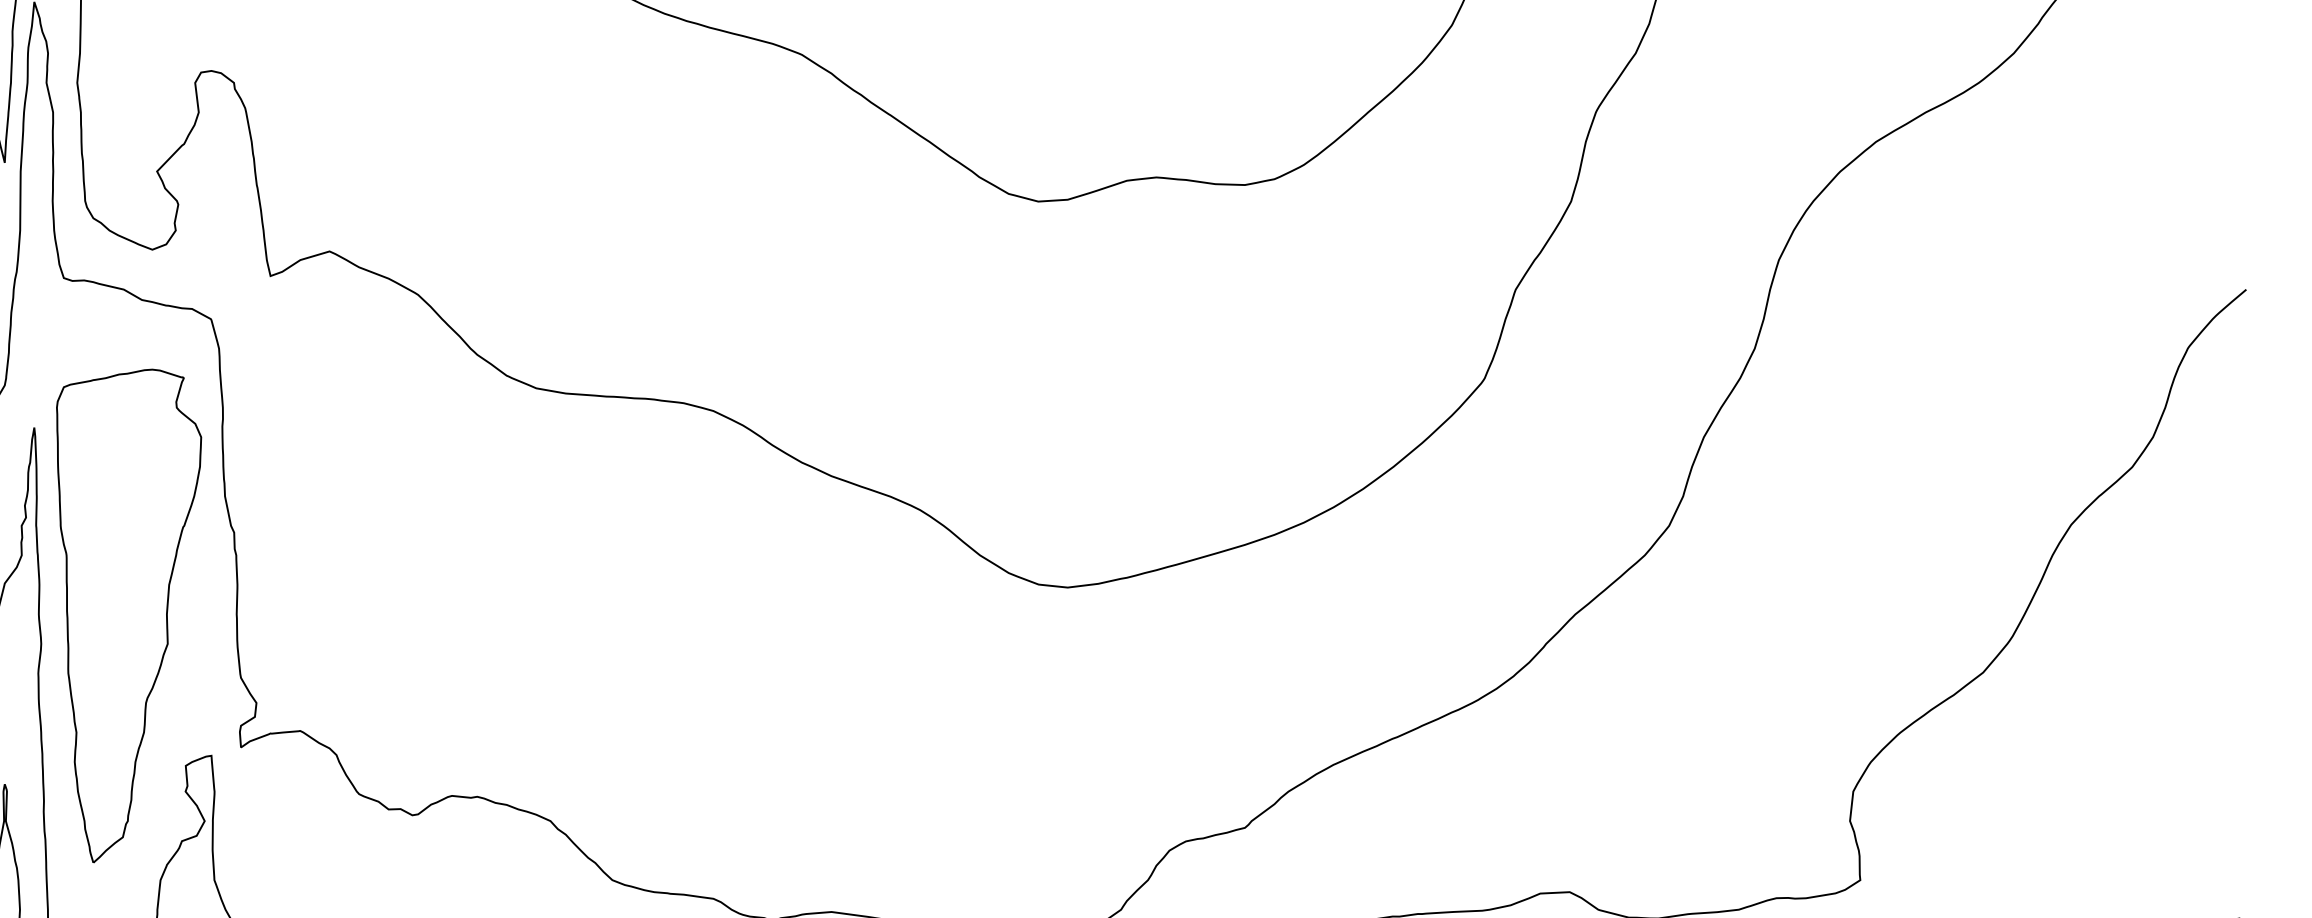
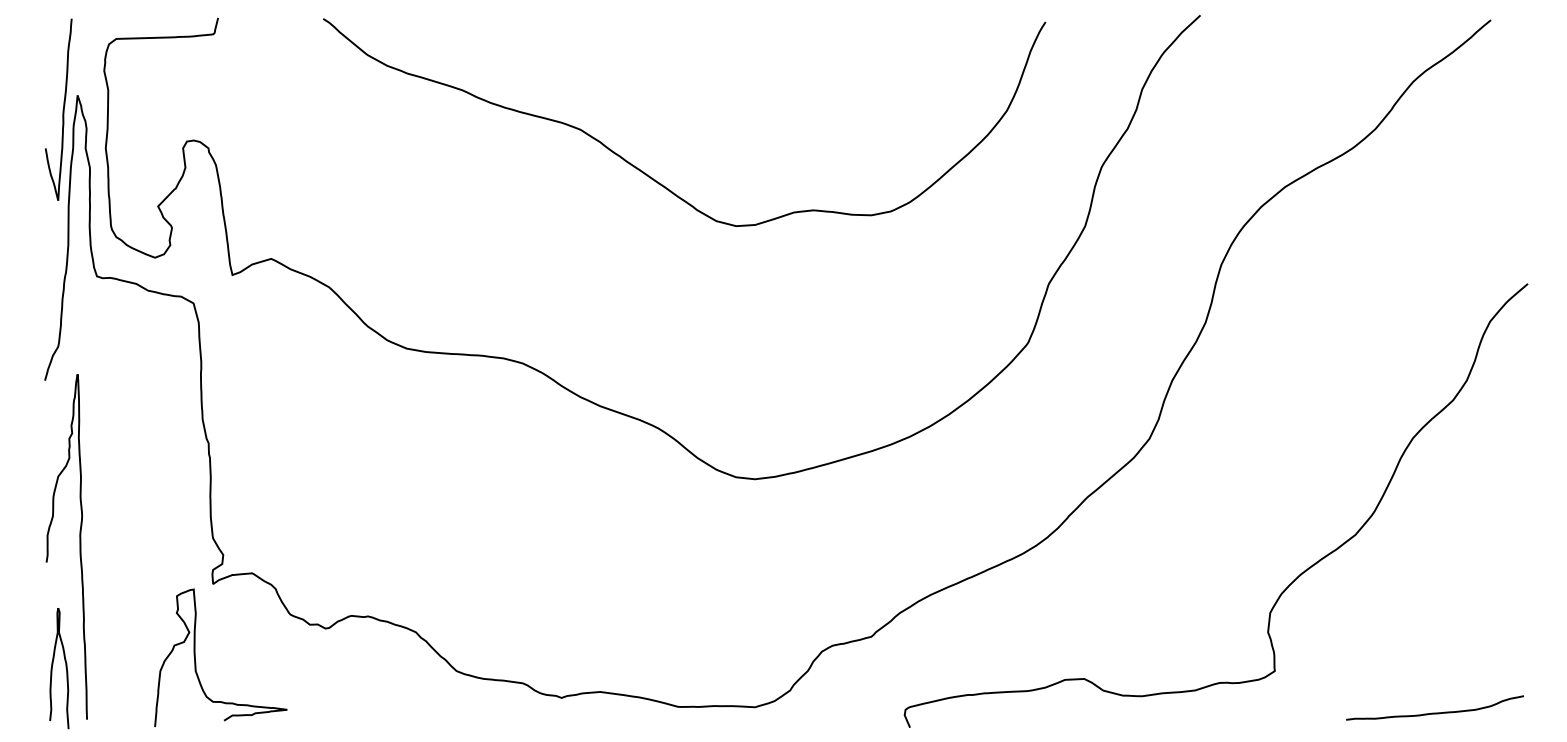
part: (128, 615) -> (139, 497), removed

